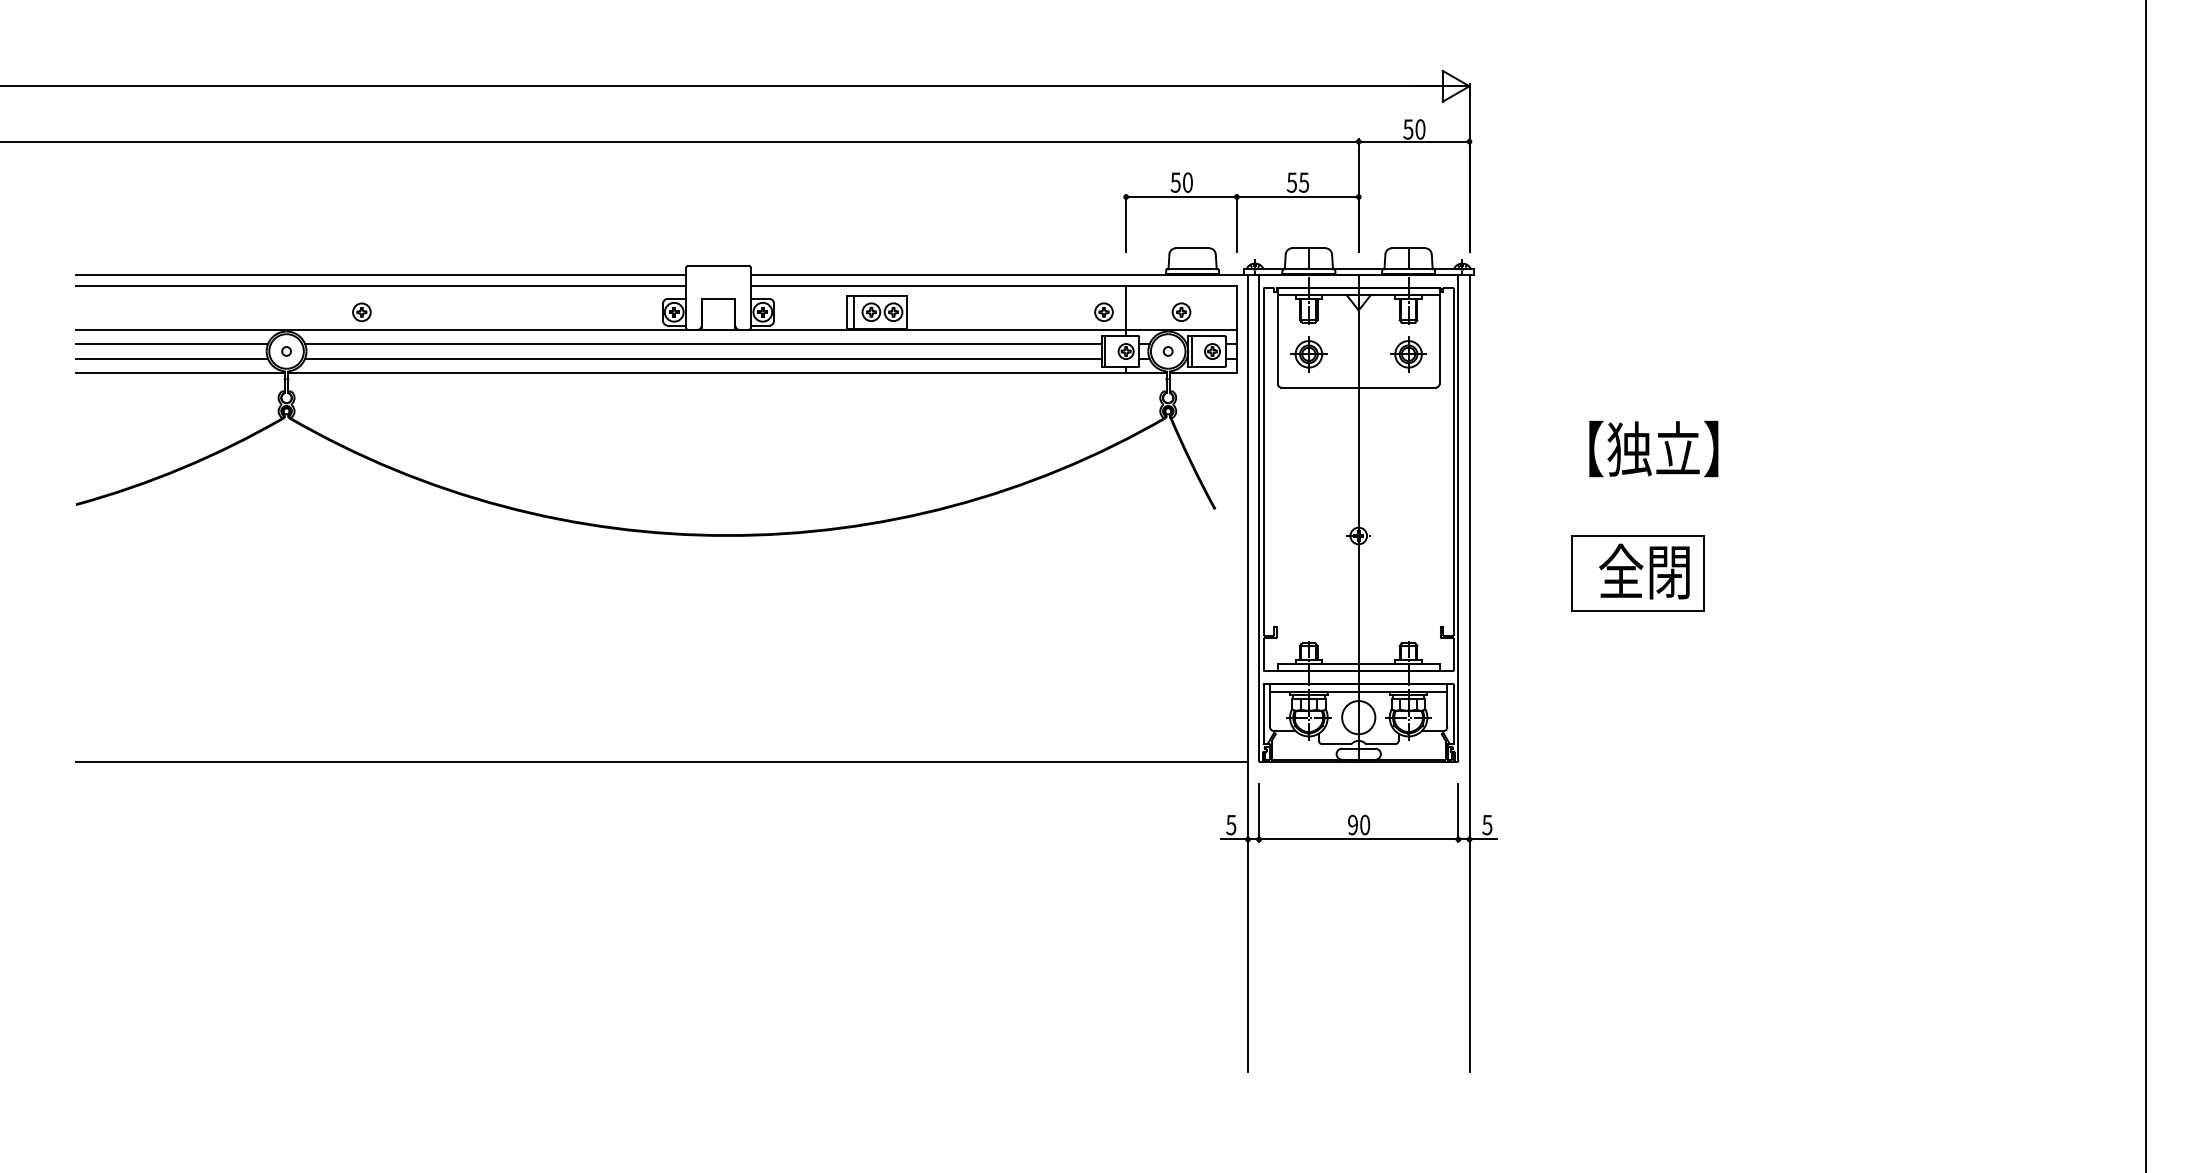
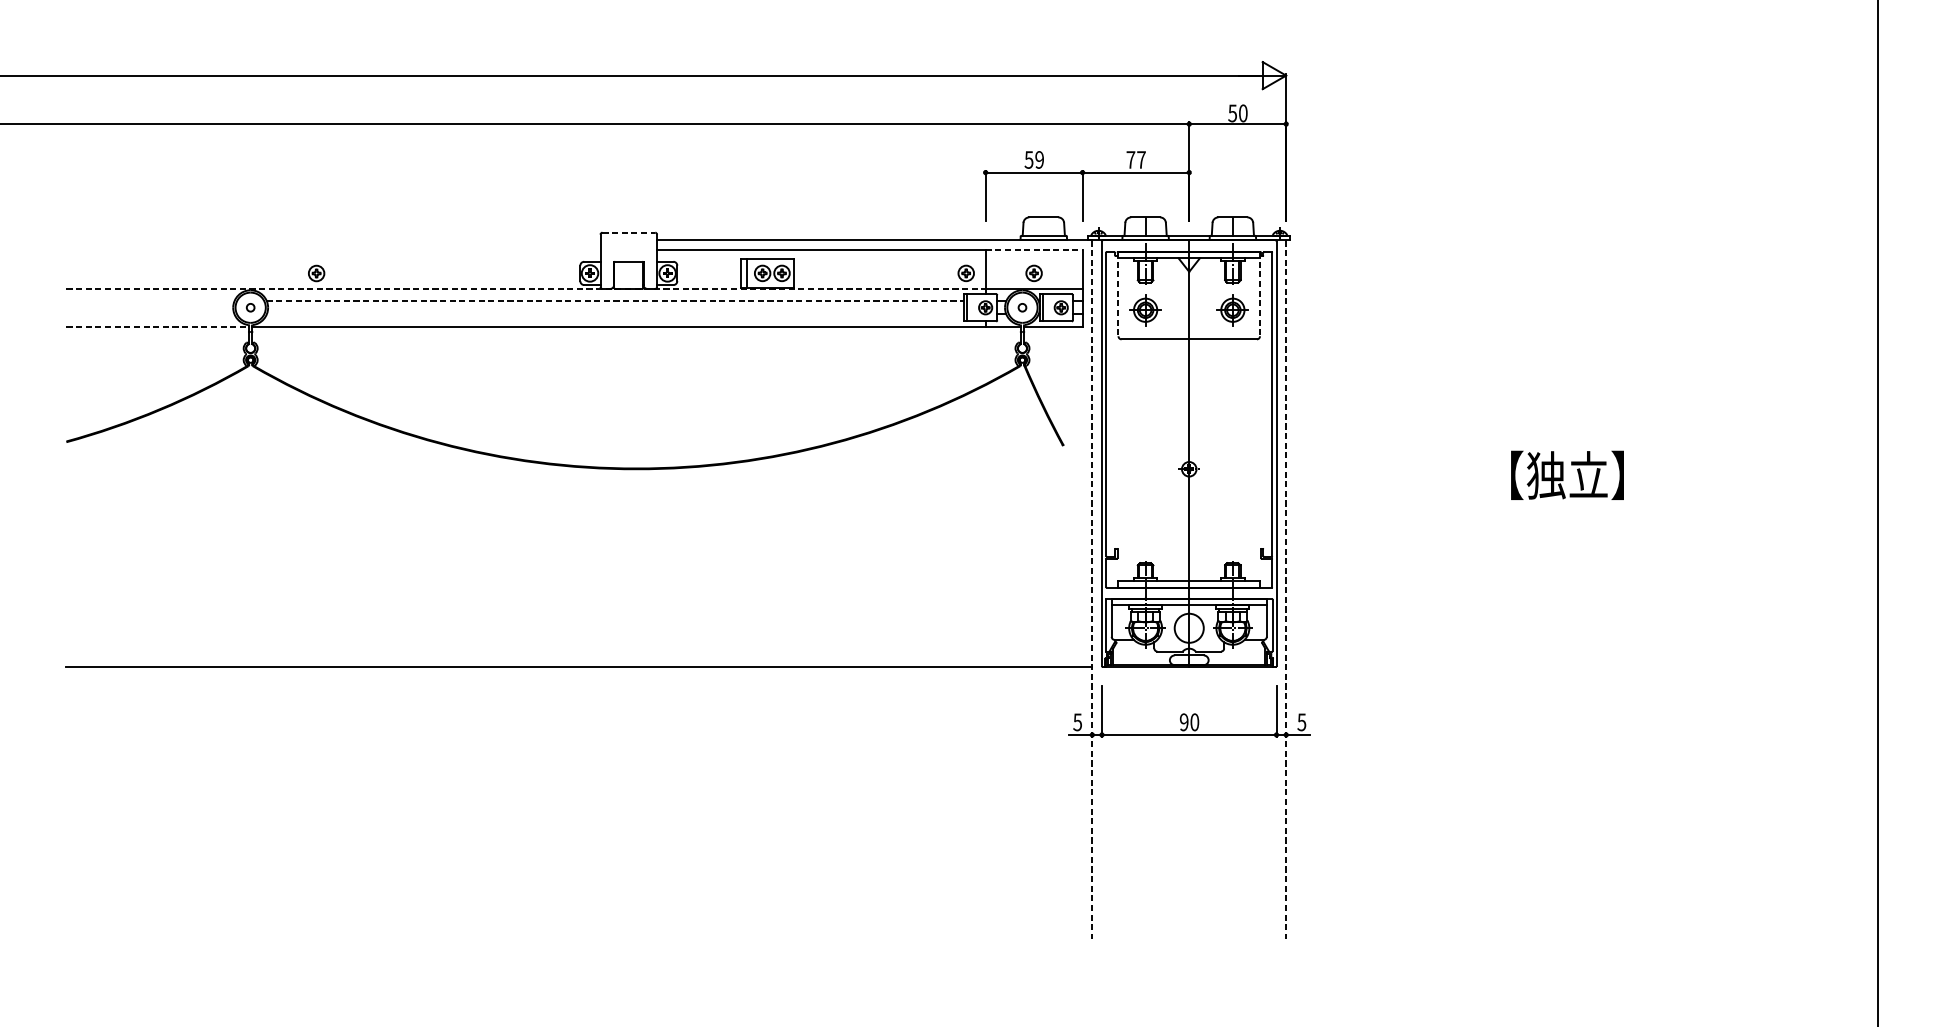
text: (1187, 182) -> (1039, 159), 50 -> 59
text: (1297, 182) -> (1135, 159), 55 -> 77
line: (719, 265) -> (629, 232), solid -> dashed
line: (381, 274) -> (333, 240), removed
line: (381, 285) -> (333, 250), removed
line: (1182, 285) -> (1034, 250), solid -> dashed
line: (601, 329) -> (526, 288), solid -> dashed
line: (1277, 336) -> (1118, 294), solid -> dashed
line: (1439, 336) -> (1259, 294), solid -> dashed
line: (172, 343) -> (150, 300), removed
line: (703, 343) -> (615, 300), solid -> dashed
line: (172, 359) -> (150, 314), removed
line: (703, 359) -> (615, 314), removed
line: (181, 372) -> (158, 326), solid -> dashed
text: (1653, 448) -> (1567, 474), moved
part: (1637, 573) -> (1433, 502), removed
line: (1247, 673) -> (1091, 589), solid -> dashed
line: (1469, 673) -> (1286, 589), solid -> dashed

